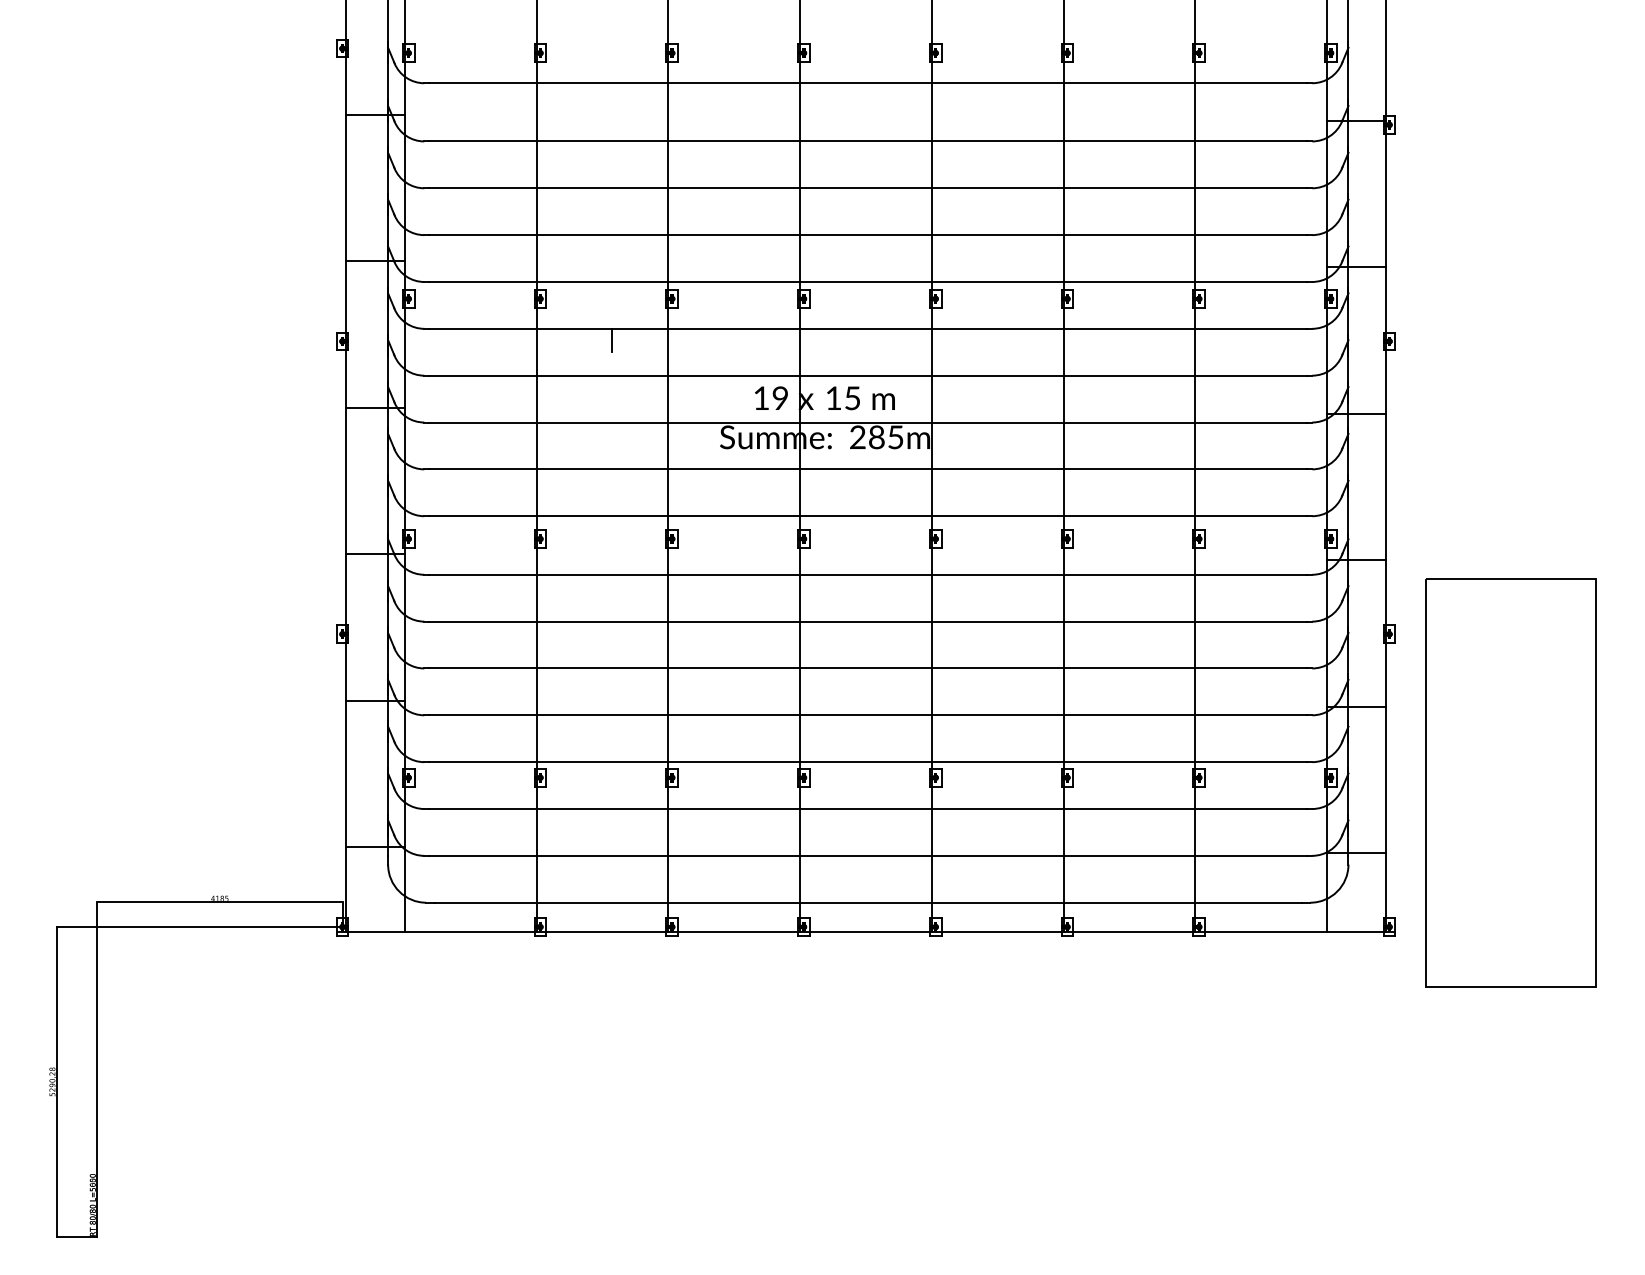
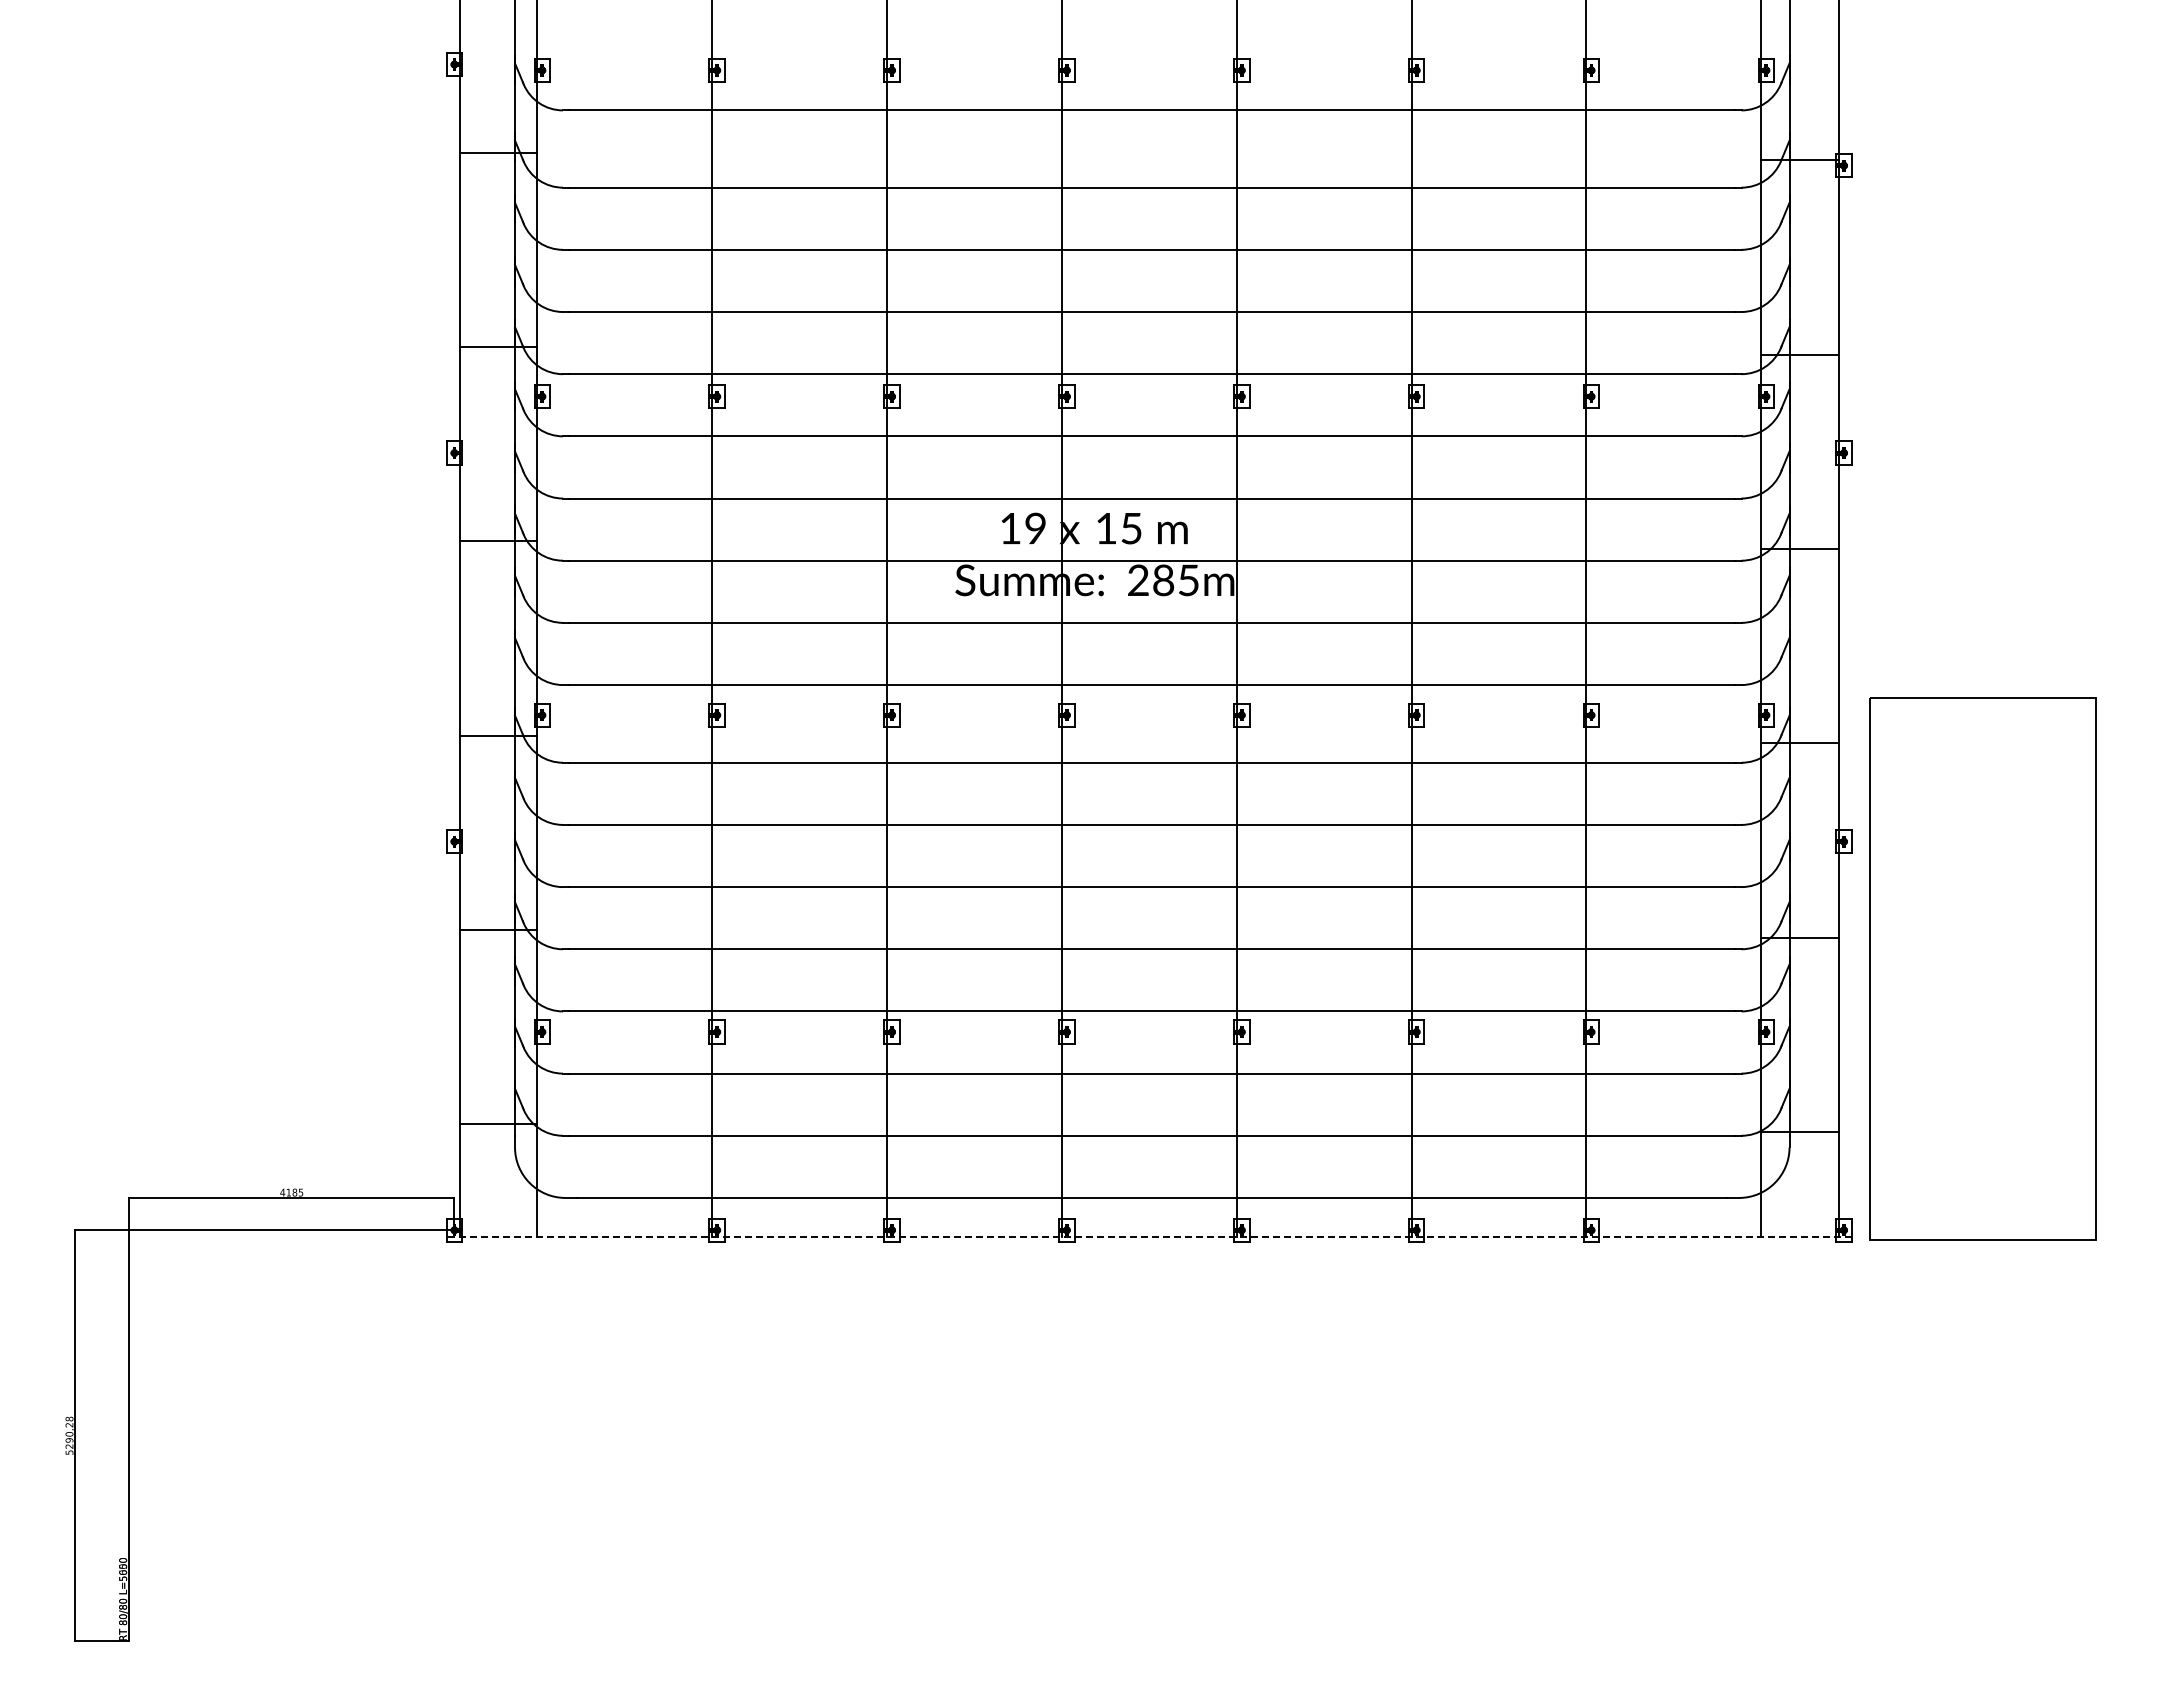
line: (611, 340) -> (811, 451), removed
part: (1510, 782) -> (1982, 968), moved
line: (866, 931) -> (1149, 1236), solid -> dashed

